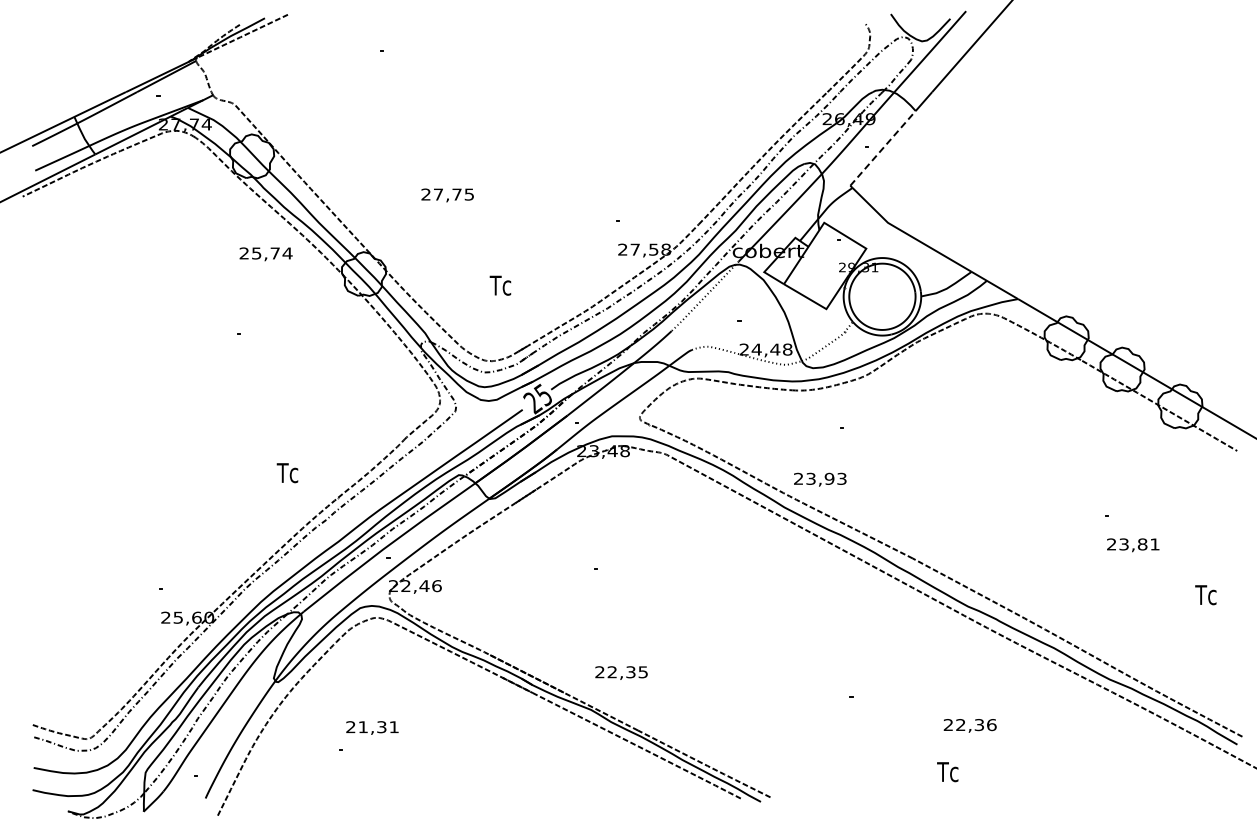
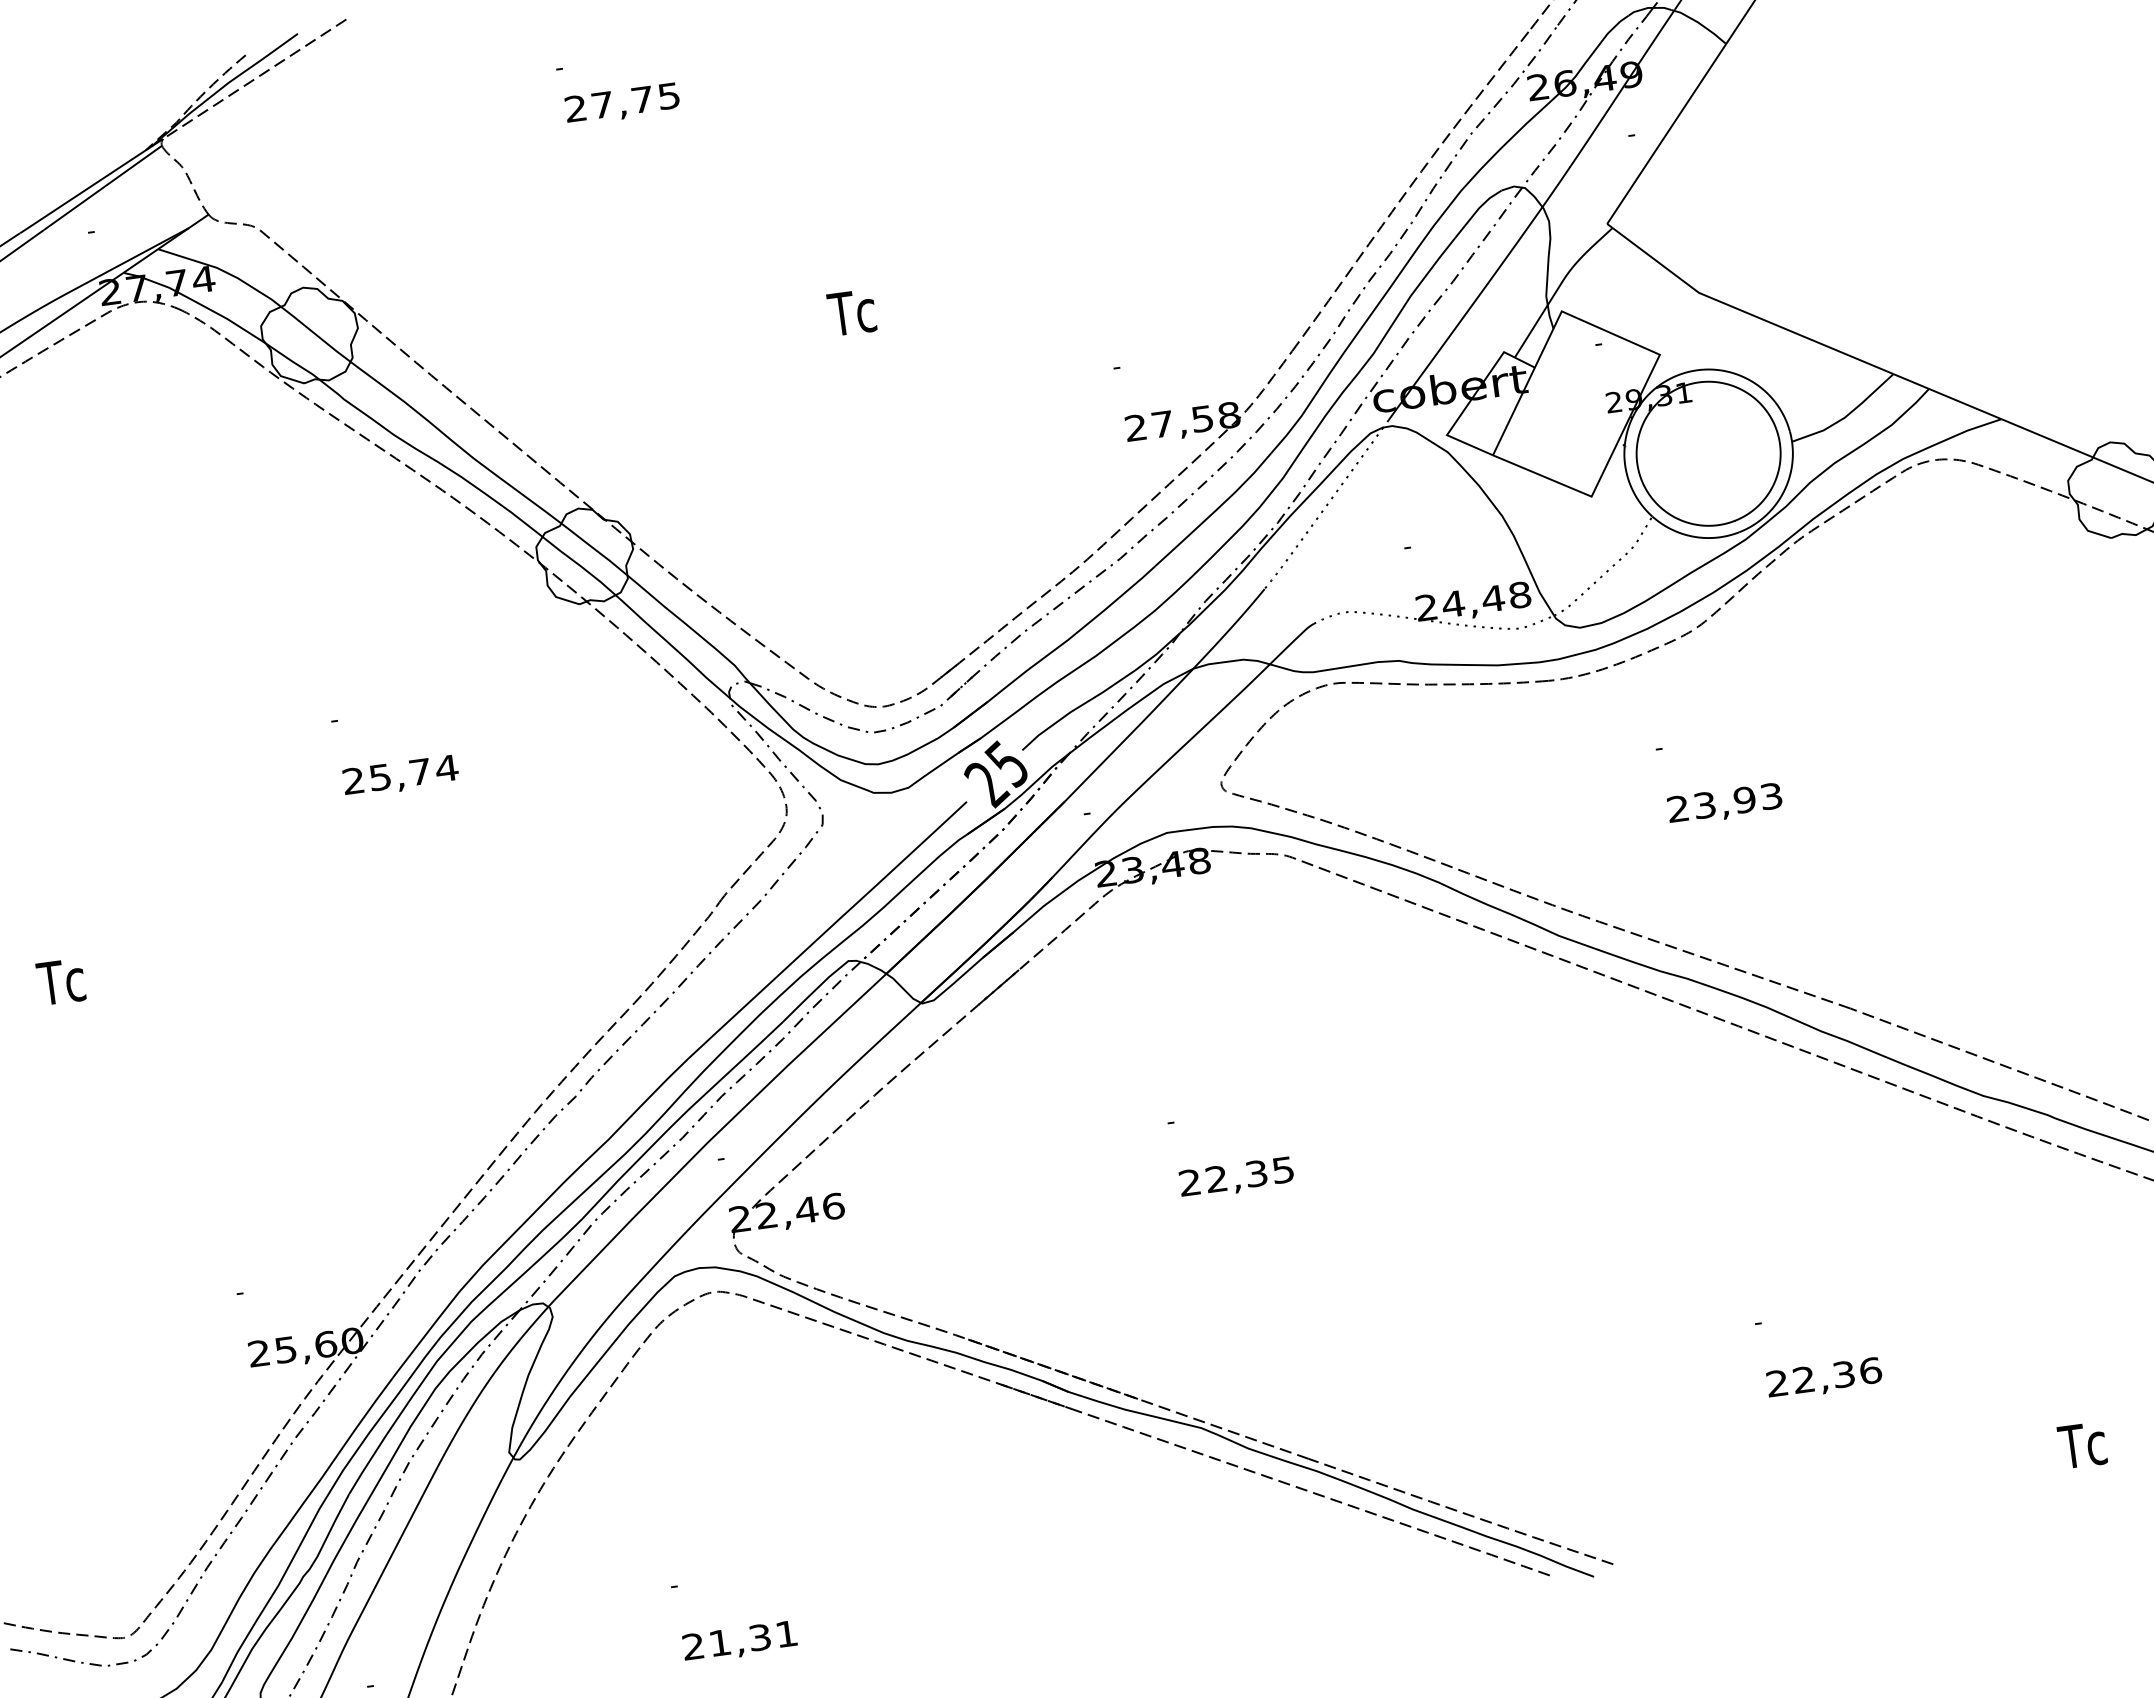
line: (883, 148) -> (1667, 134), dashed -> solid
text: (447, 195) -> (622, 104), moved
text: (265, 254) -> (399, 777), moved
text: (500, 285) -> (852, 312), moved
text: (287, 473) -> (61, 982), moved
text: (820, 479) -> (1725, 803), moved
text: (621, 672) -> (1236, 1176), moved
text: (969, 725) -> (1822, 1378), moved
text: (372, 727) -> (740, 1640), moved
text: (947, 772) -> (2082, 1446), moved

